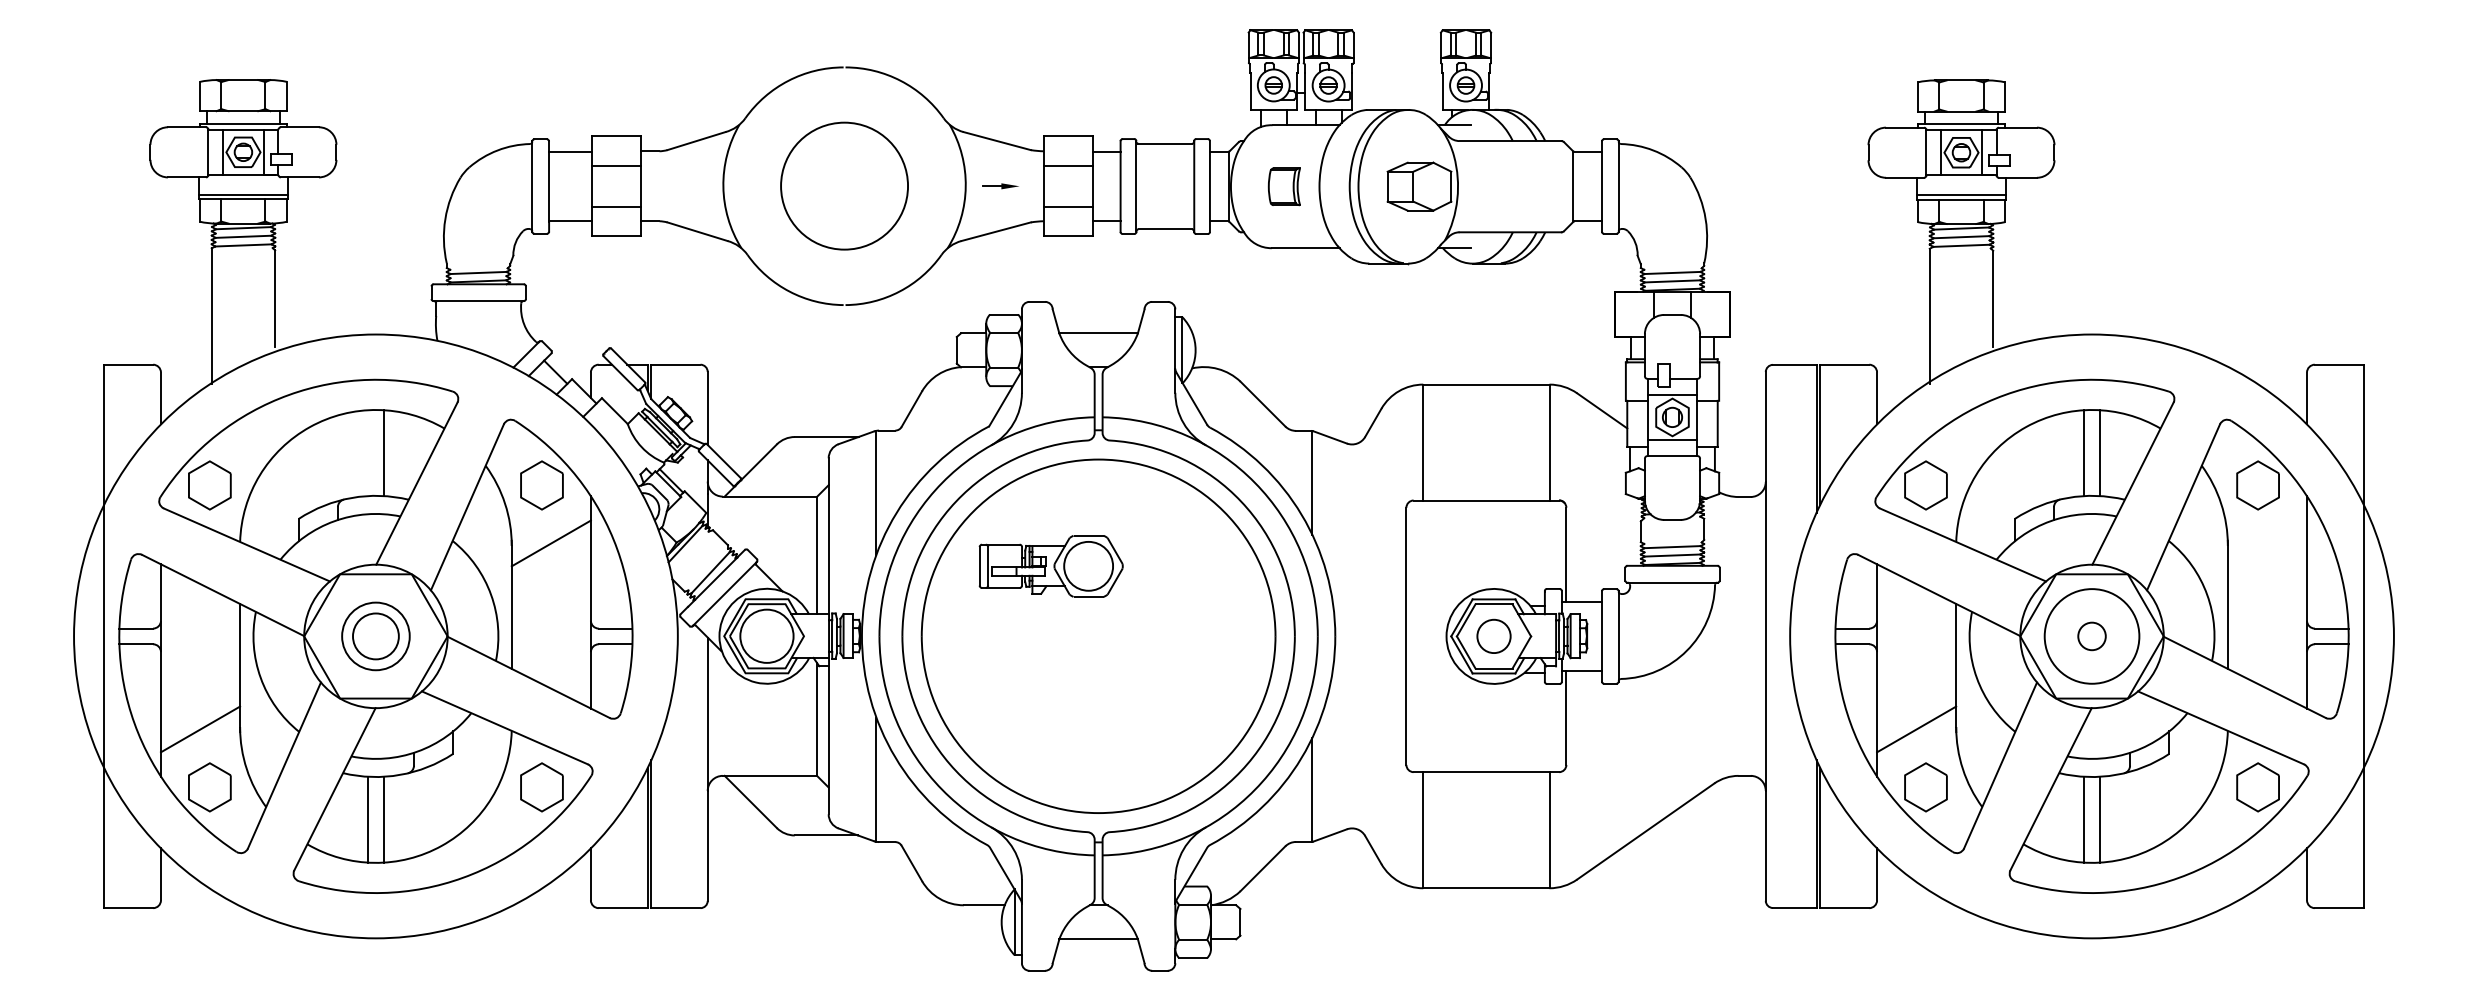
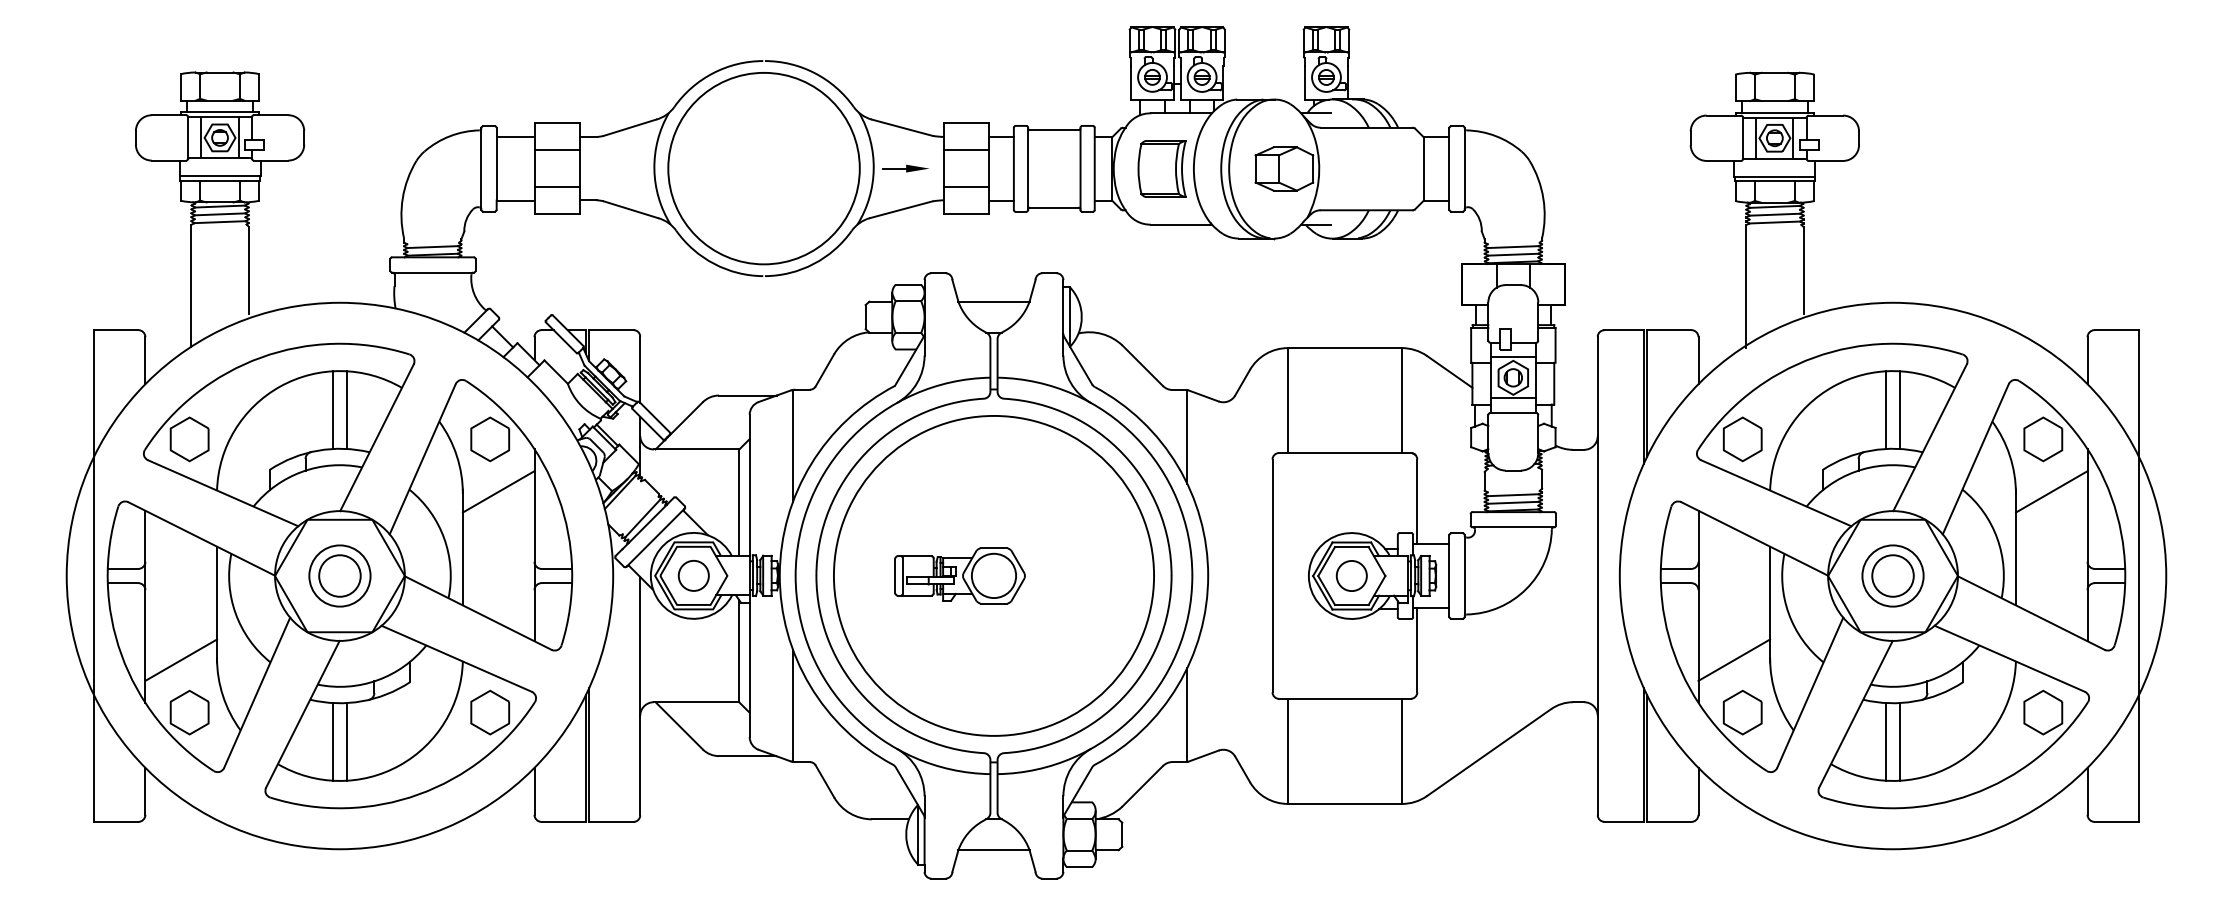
circle: (844, 185) -> (764, 167), size x1.67
part: (1000, 186) -> (905, 168), size x1.43
part: (1284, 186) -> (1162, 168), size x1.67
line: (368, 453) -> (333, 410), added
line: (2267, 543) -> (2051, 491), added
part: (1050, 566) -> (959, 576), moved
circle: (766, 635) -> (693, 575), size x0.62
circle: (2091, 636) -> (1892, 576), size x0.71
circle: (2091, 636) -> (1892, 576), size x1.67

